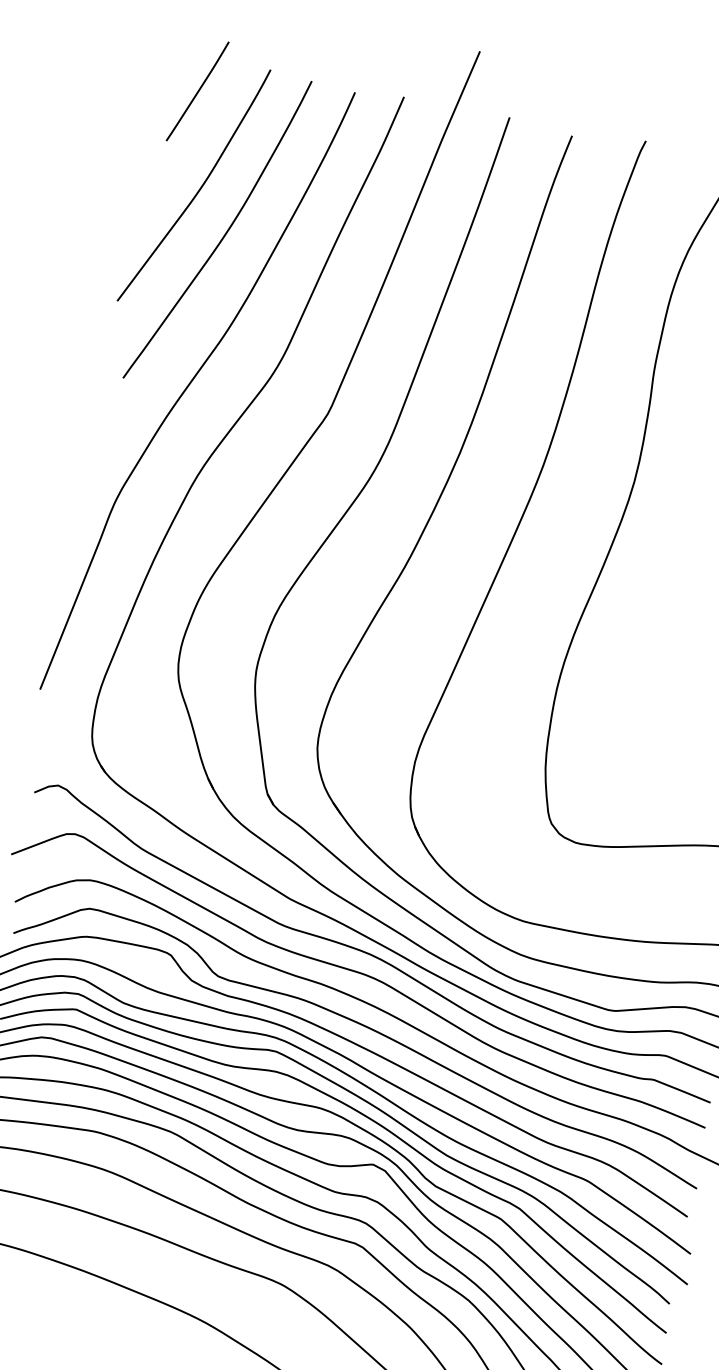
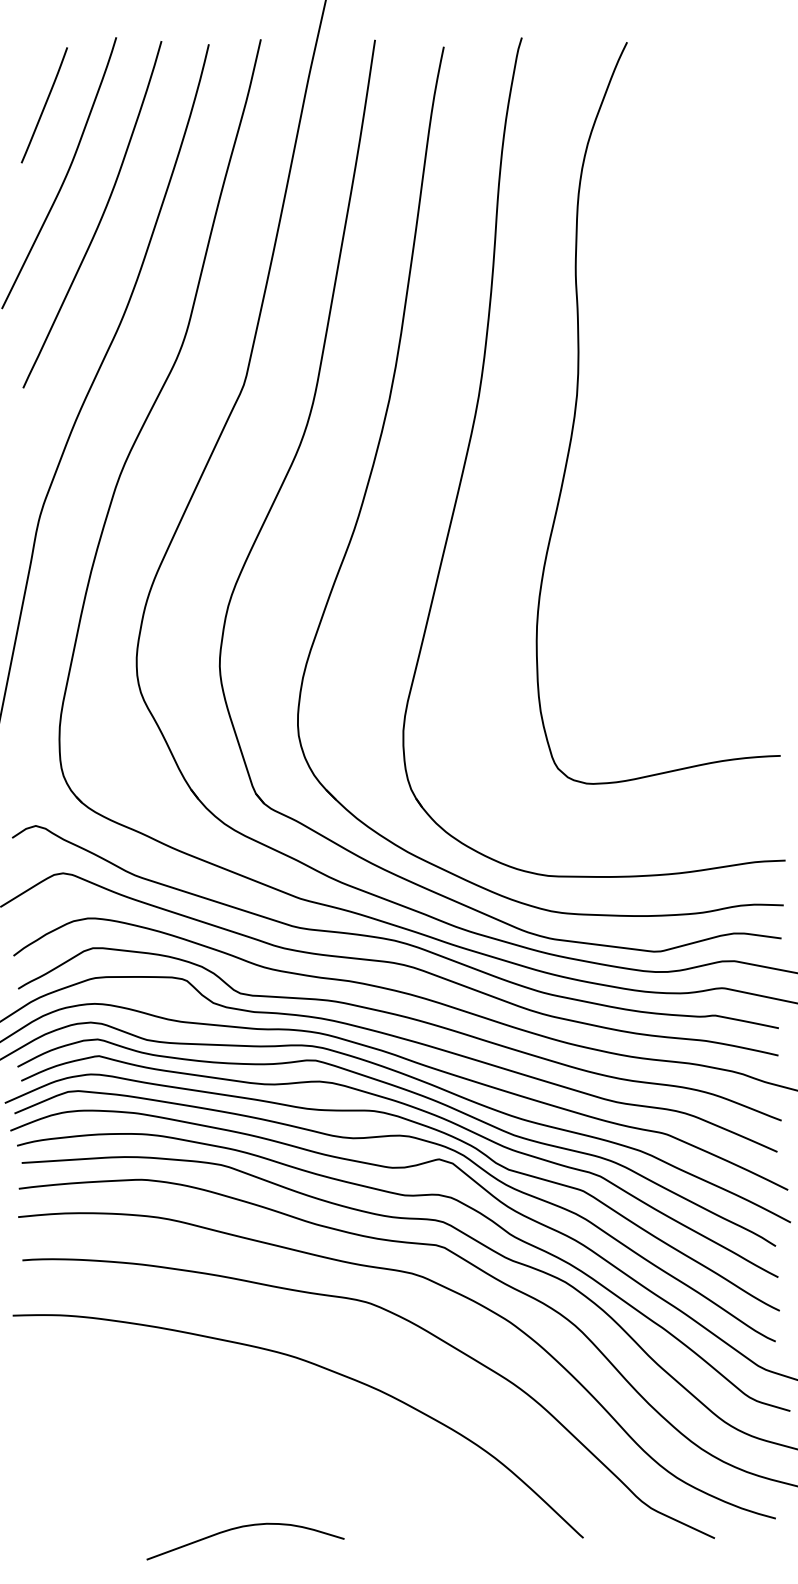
line: (197, 91) -> (44, 105), moved

